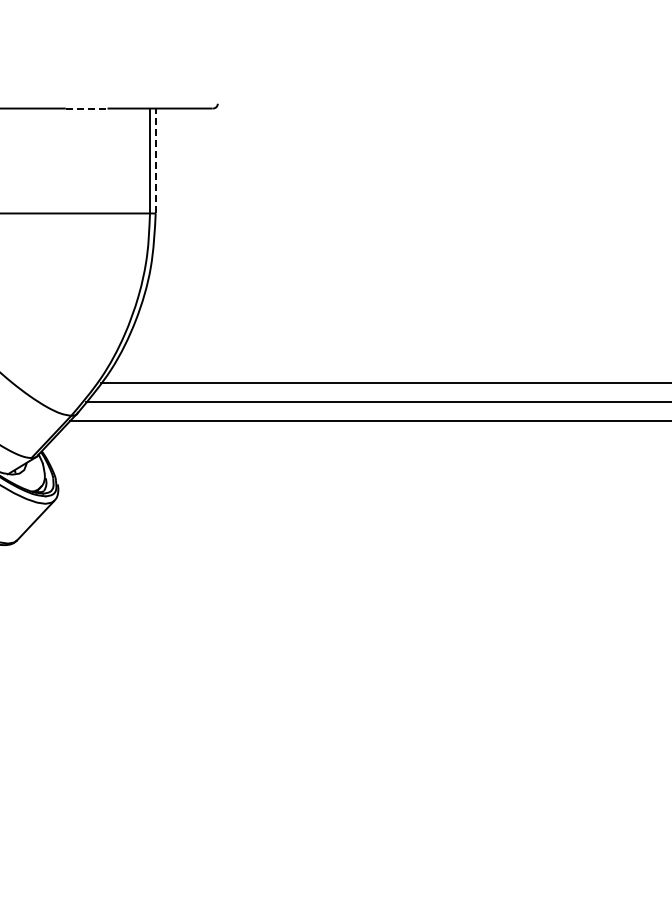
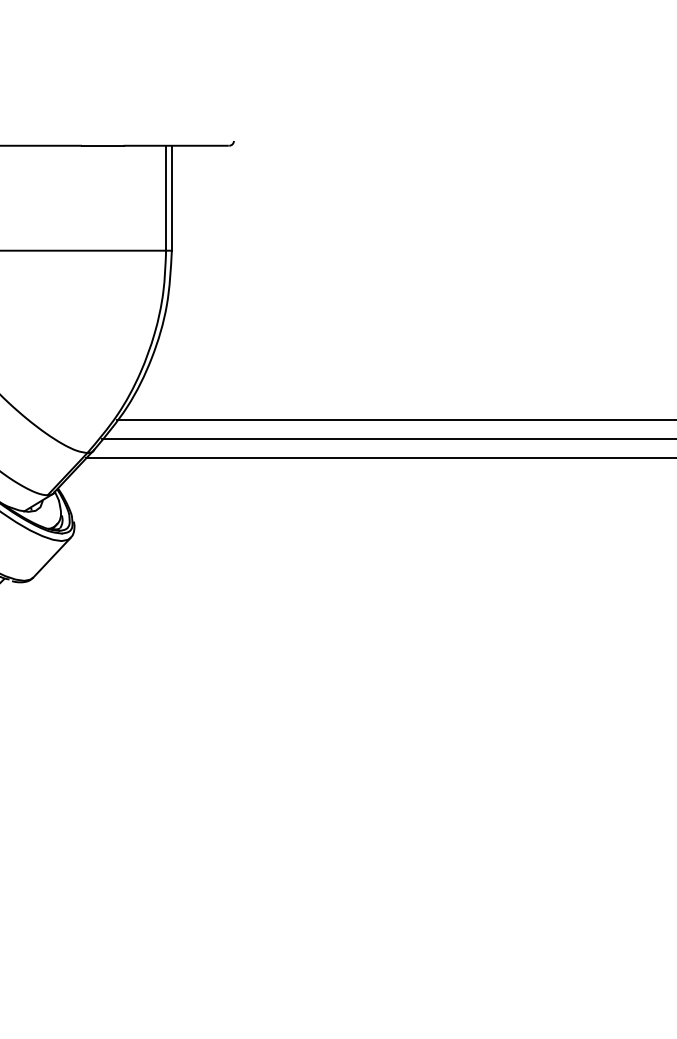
line: (86, 108) -> (102, 145), dashed -> solid
line: (155, 160) -> (171, 197), dashed -> solid

